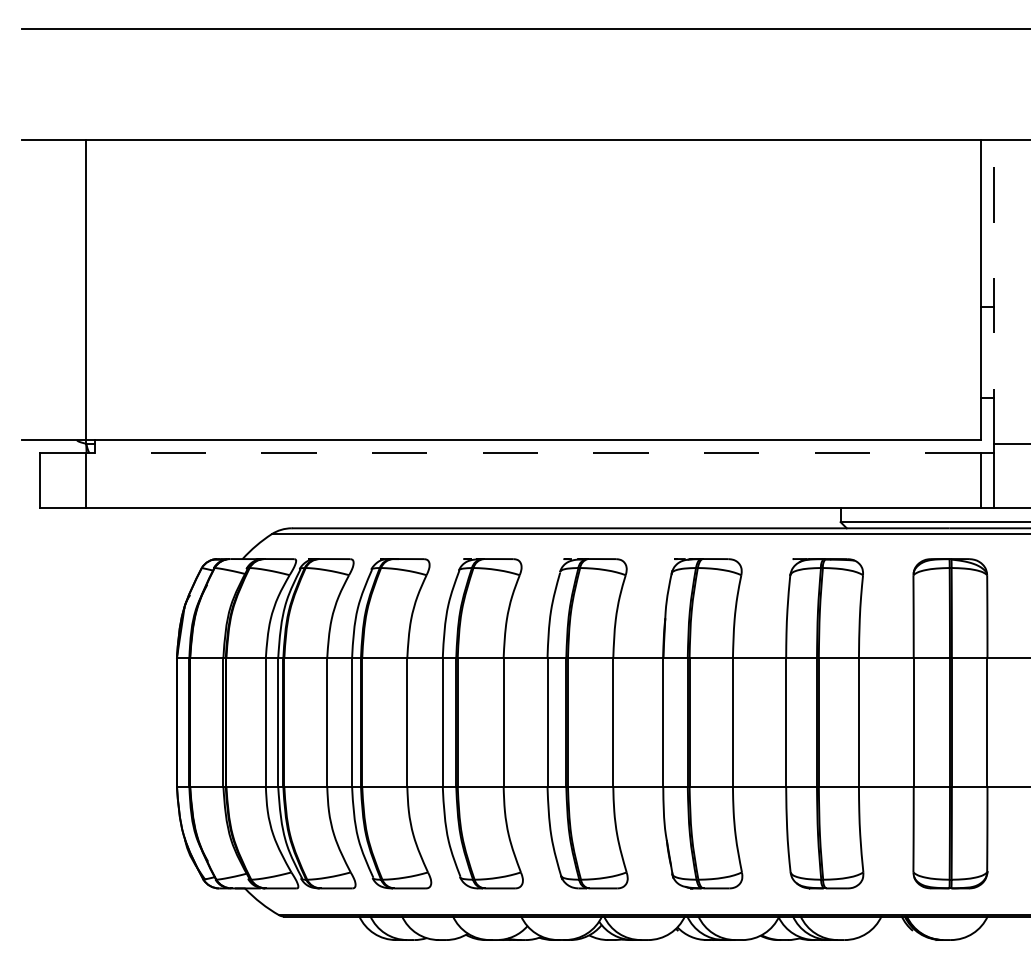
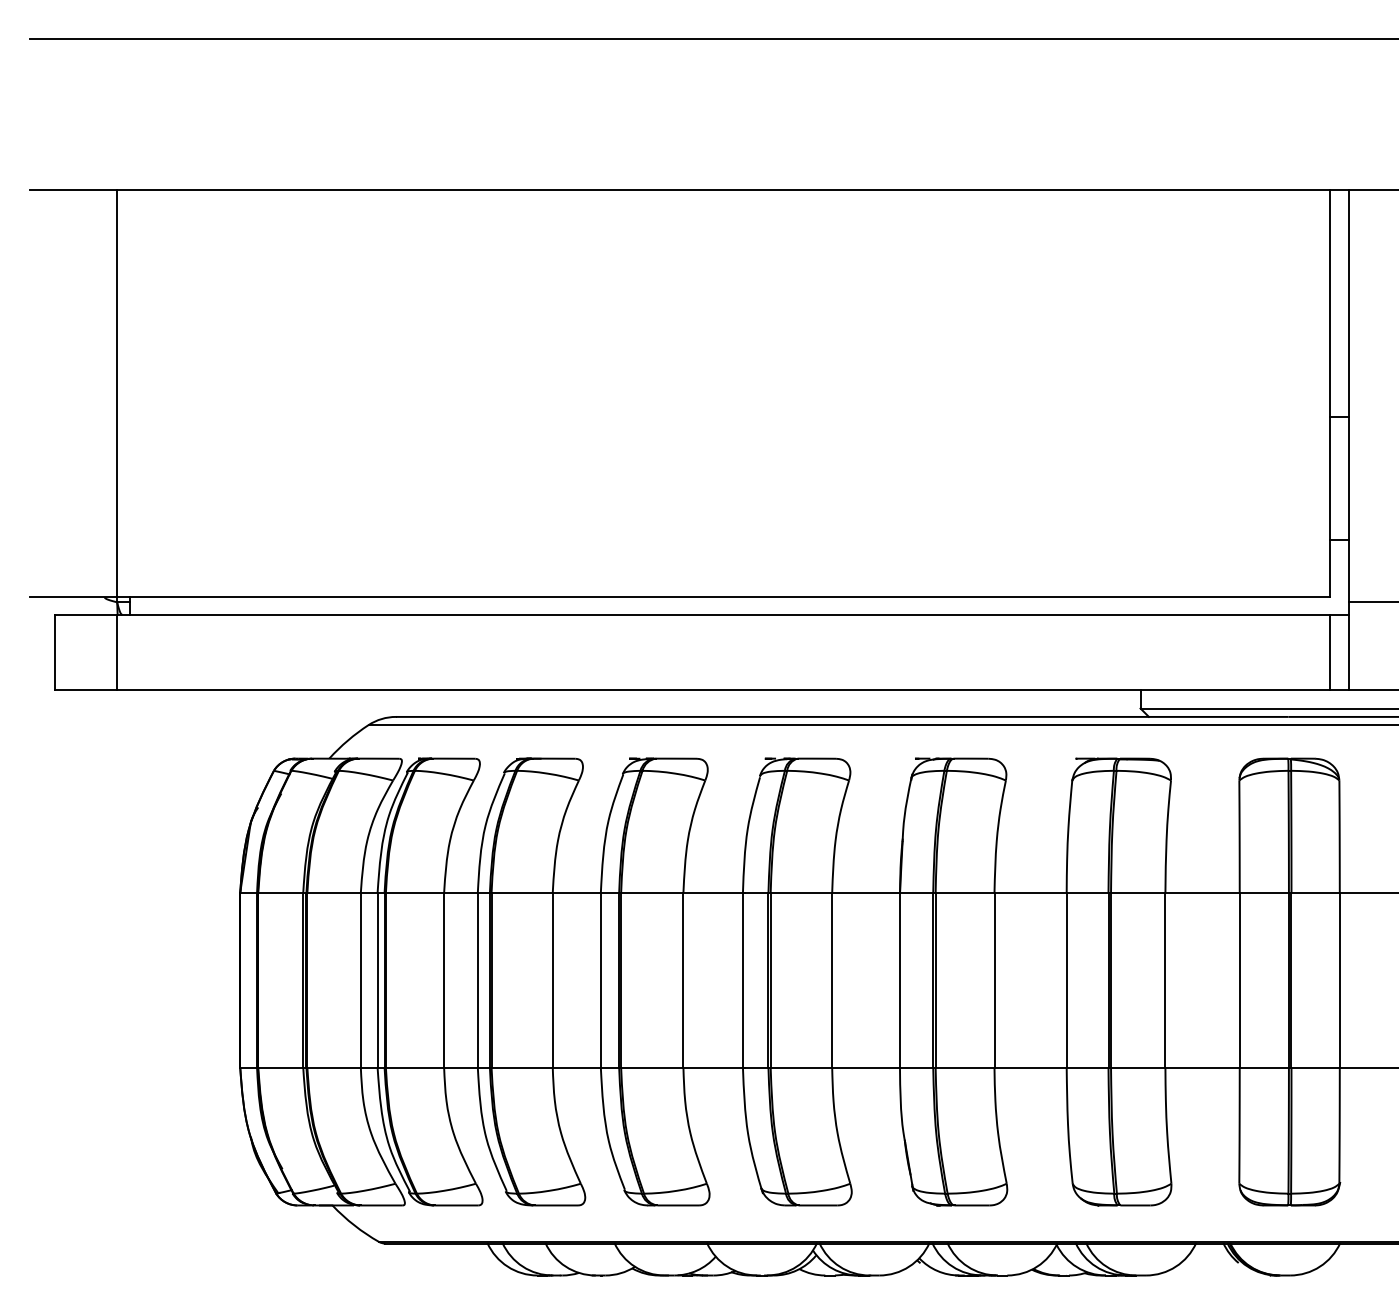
line: (994, 291) -> (1349, 395), dashed -> solid
line: (532, 453) -> (722, 615), dashed -> solid

